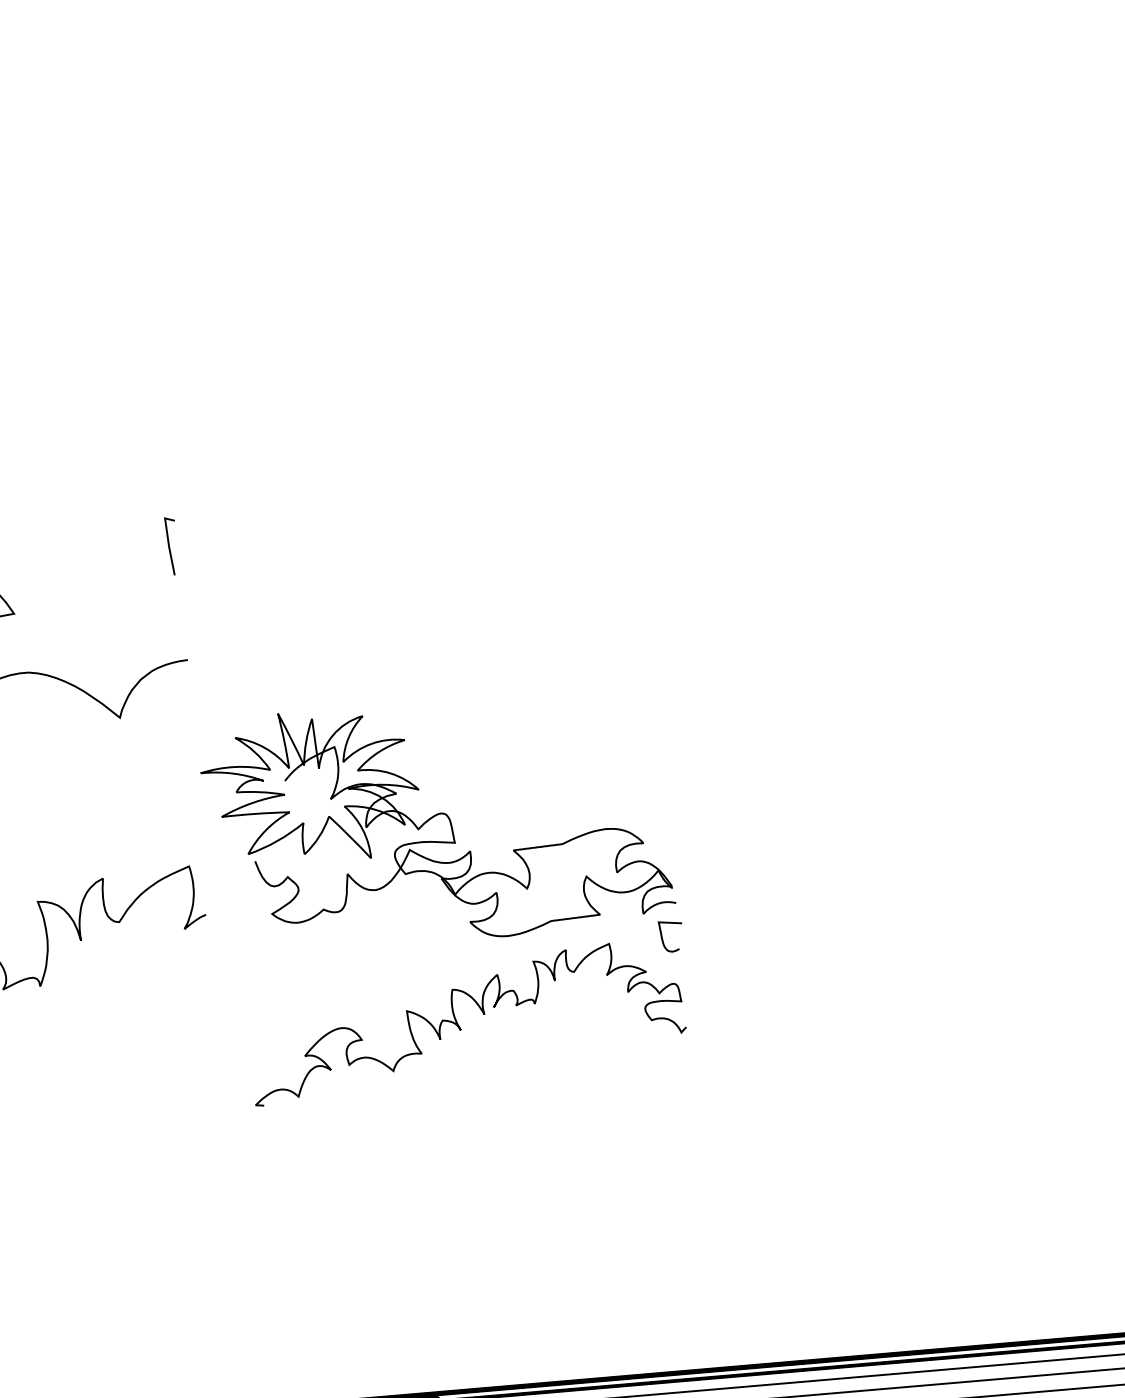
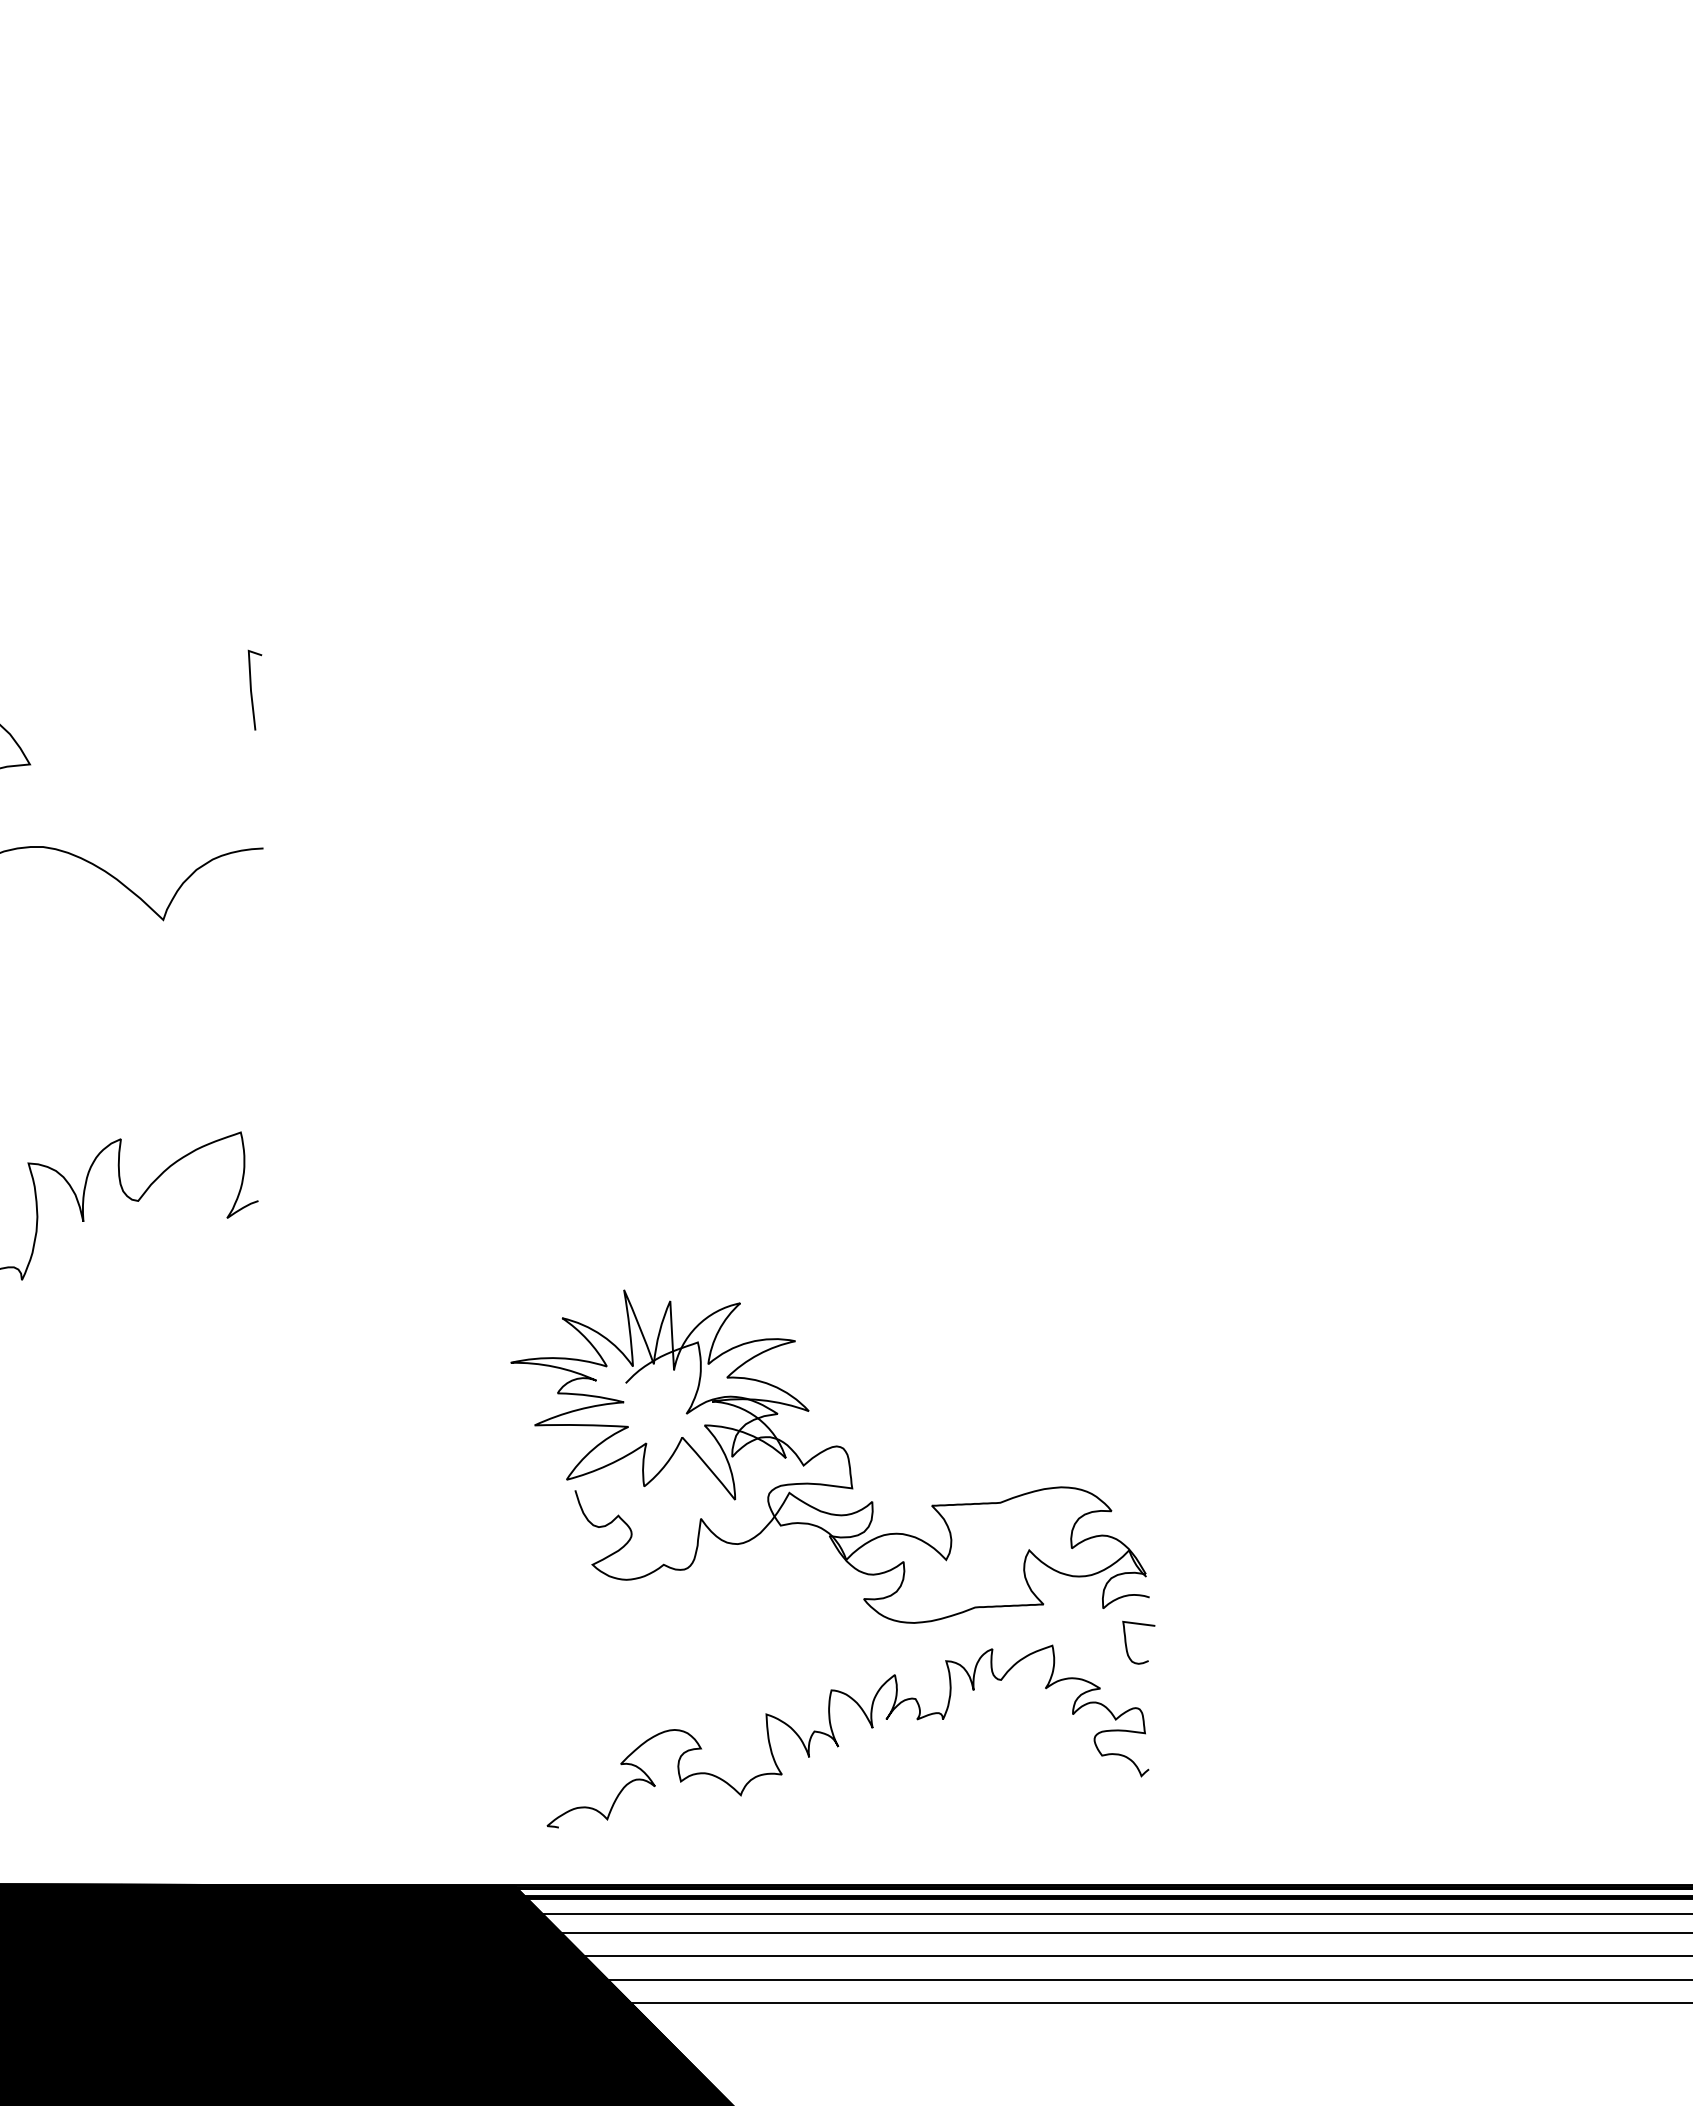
part: (448, 889) -> (838, 1552), moved

